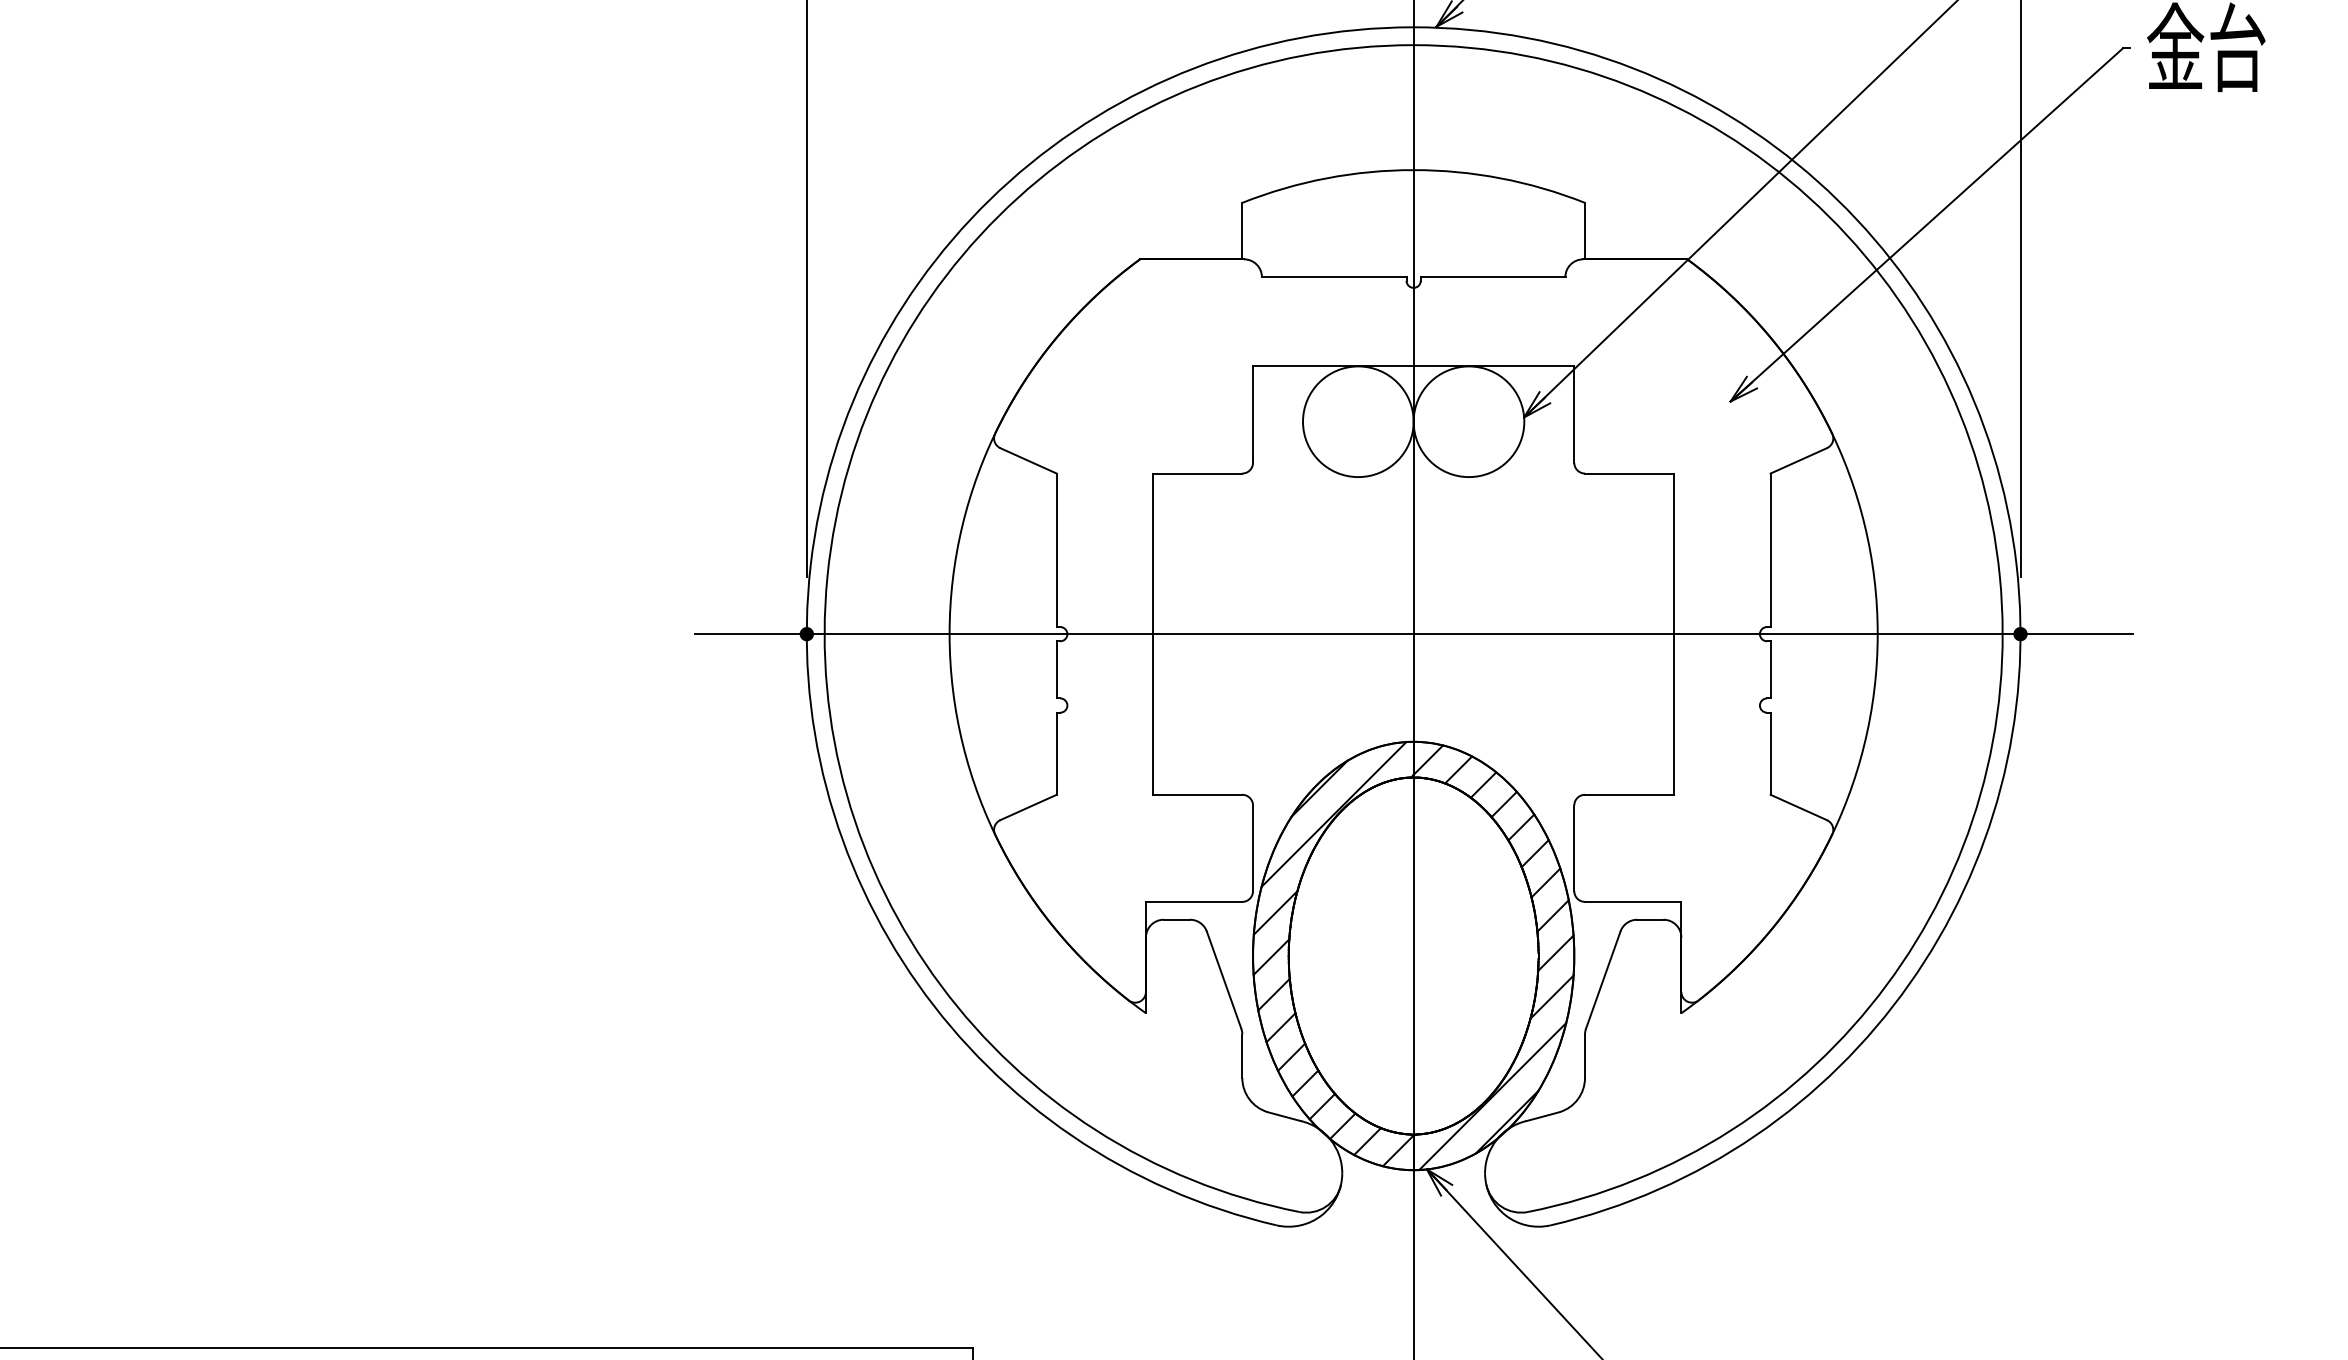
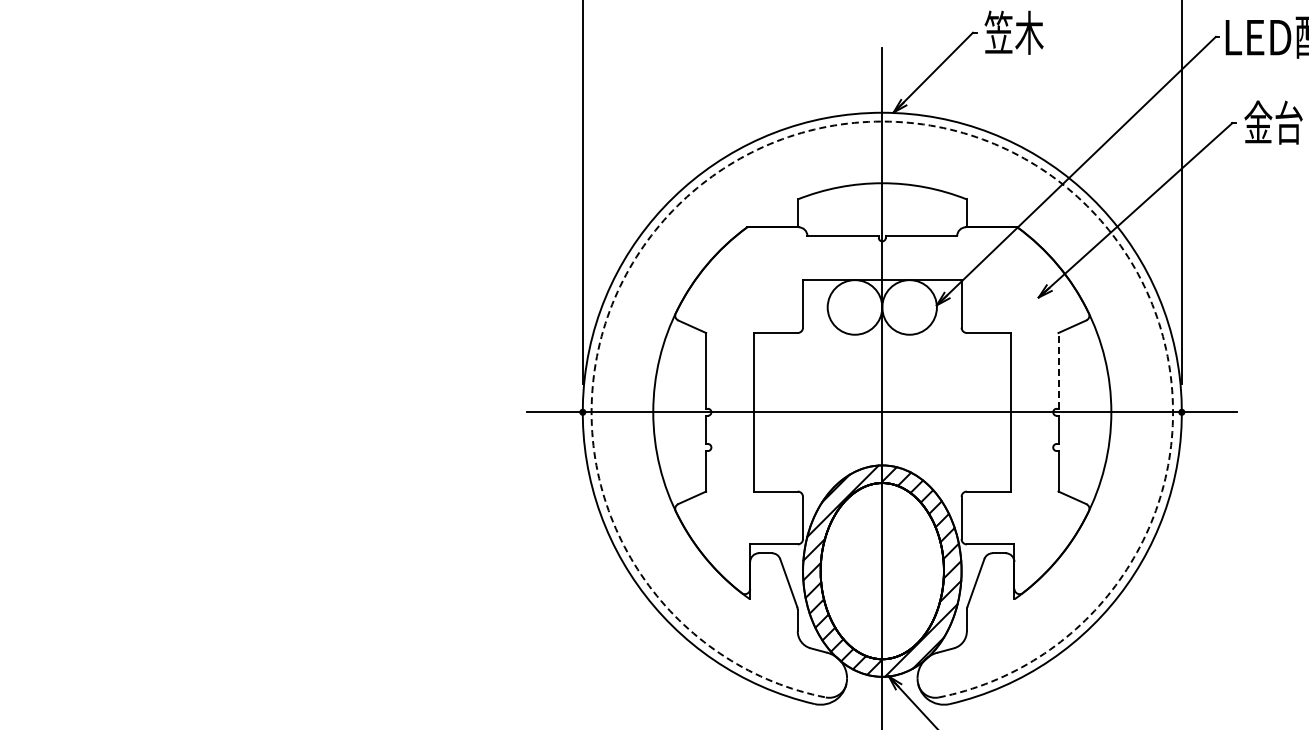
arc: (1414, 44) -> (882, 121), solid -> dashed
line: (1770, 549) -> (1058, 370), solid -> dashed

